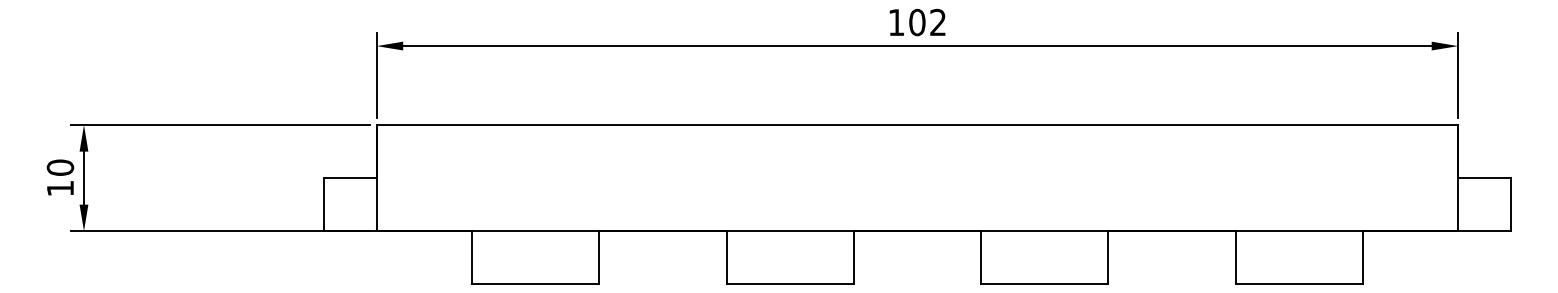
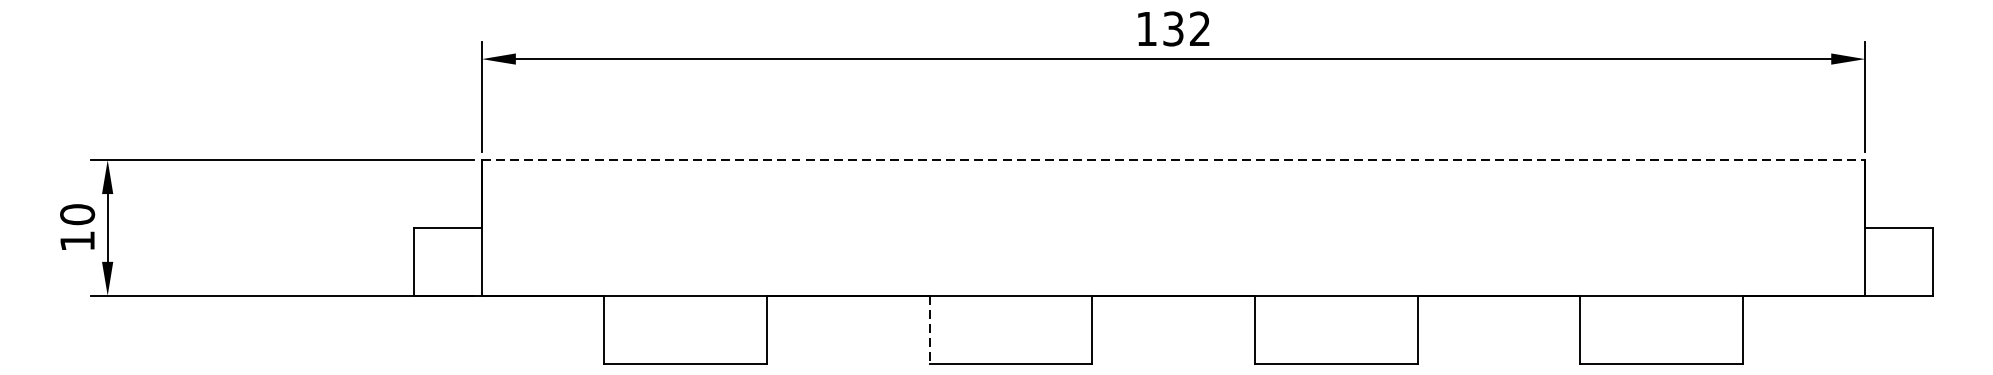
text: (917, 22) -> (1173, 28), 102 -> 132
line: (917, 125) -> (1173, 160), solid -> dashed
line: (726, 257) -> (929, 329), solid -> dashed

